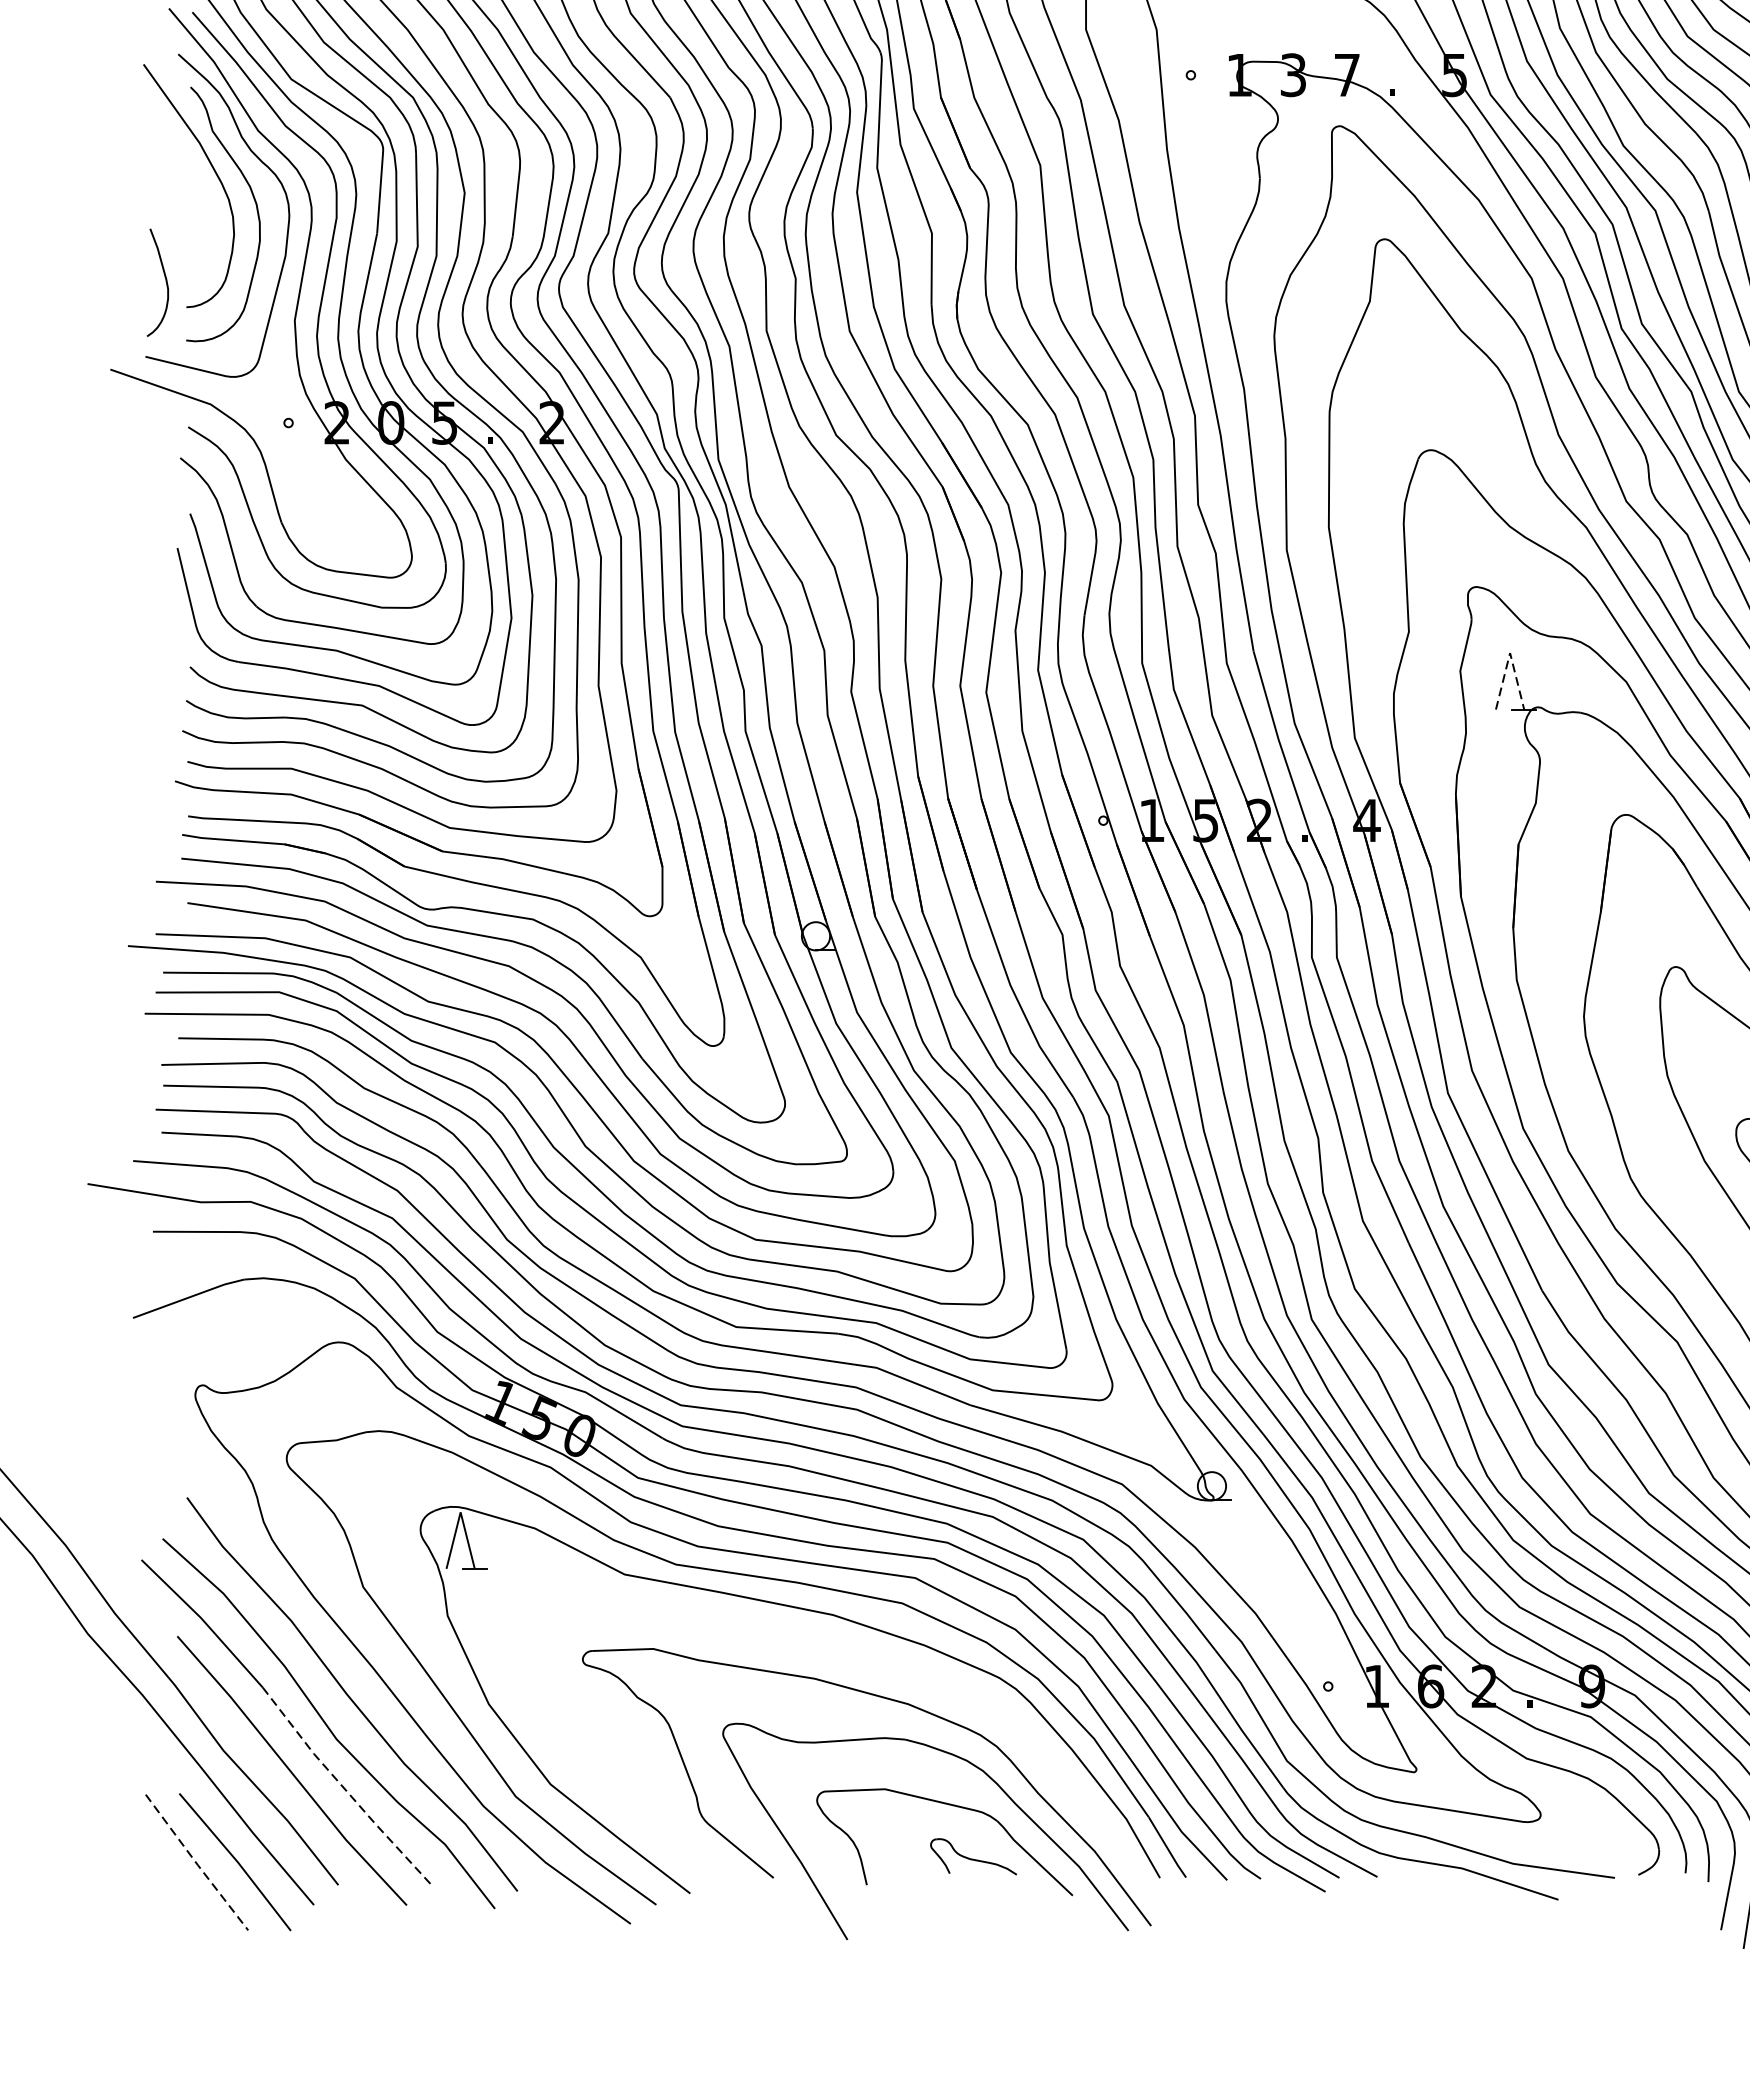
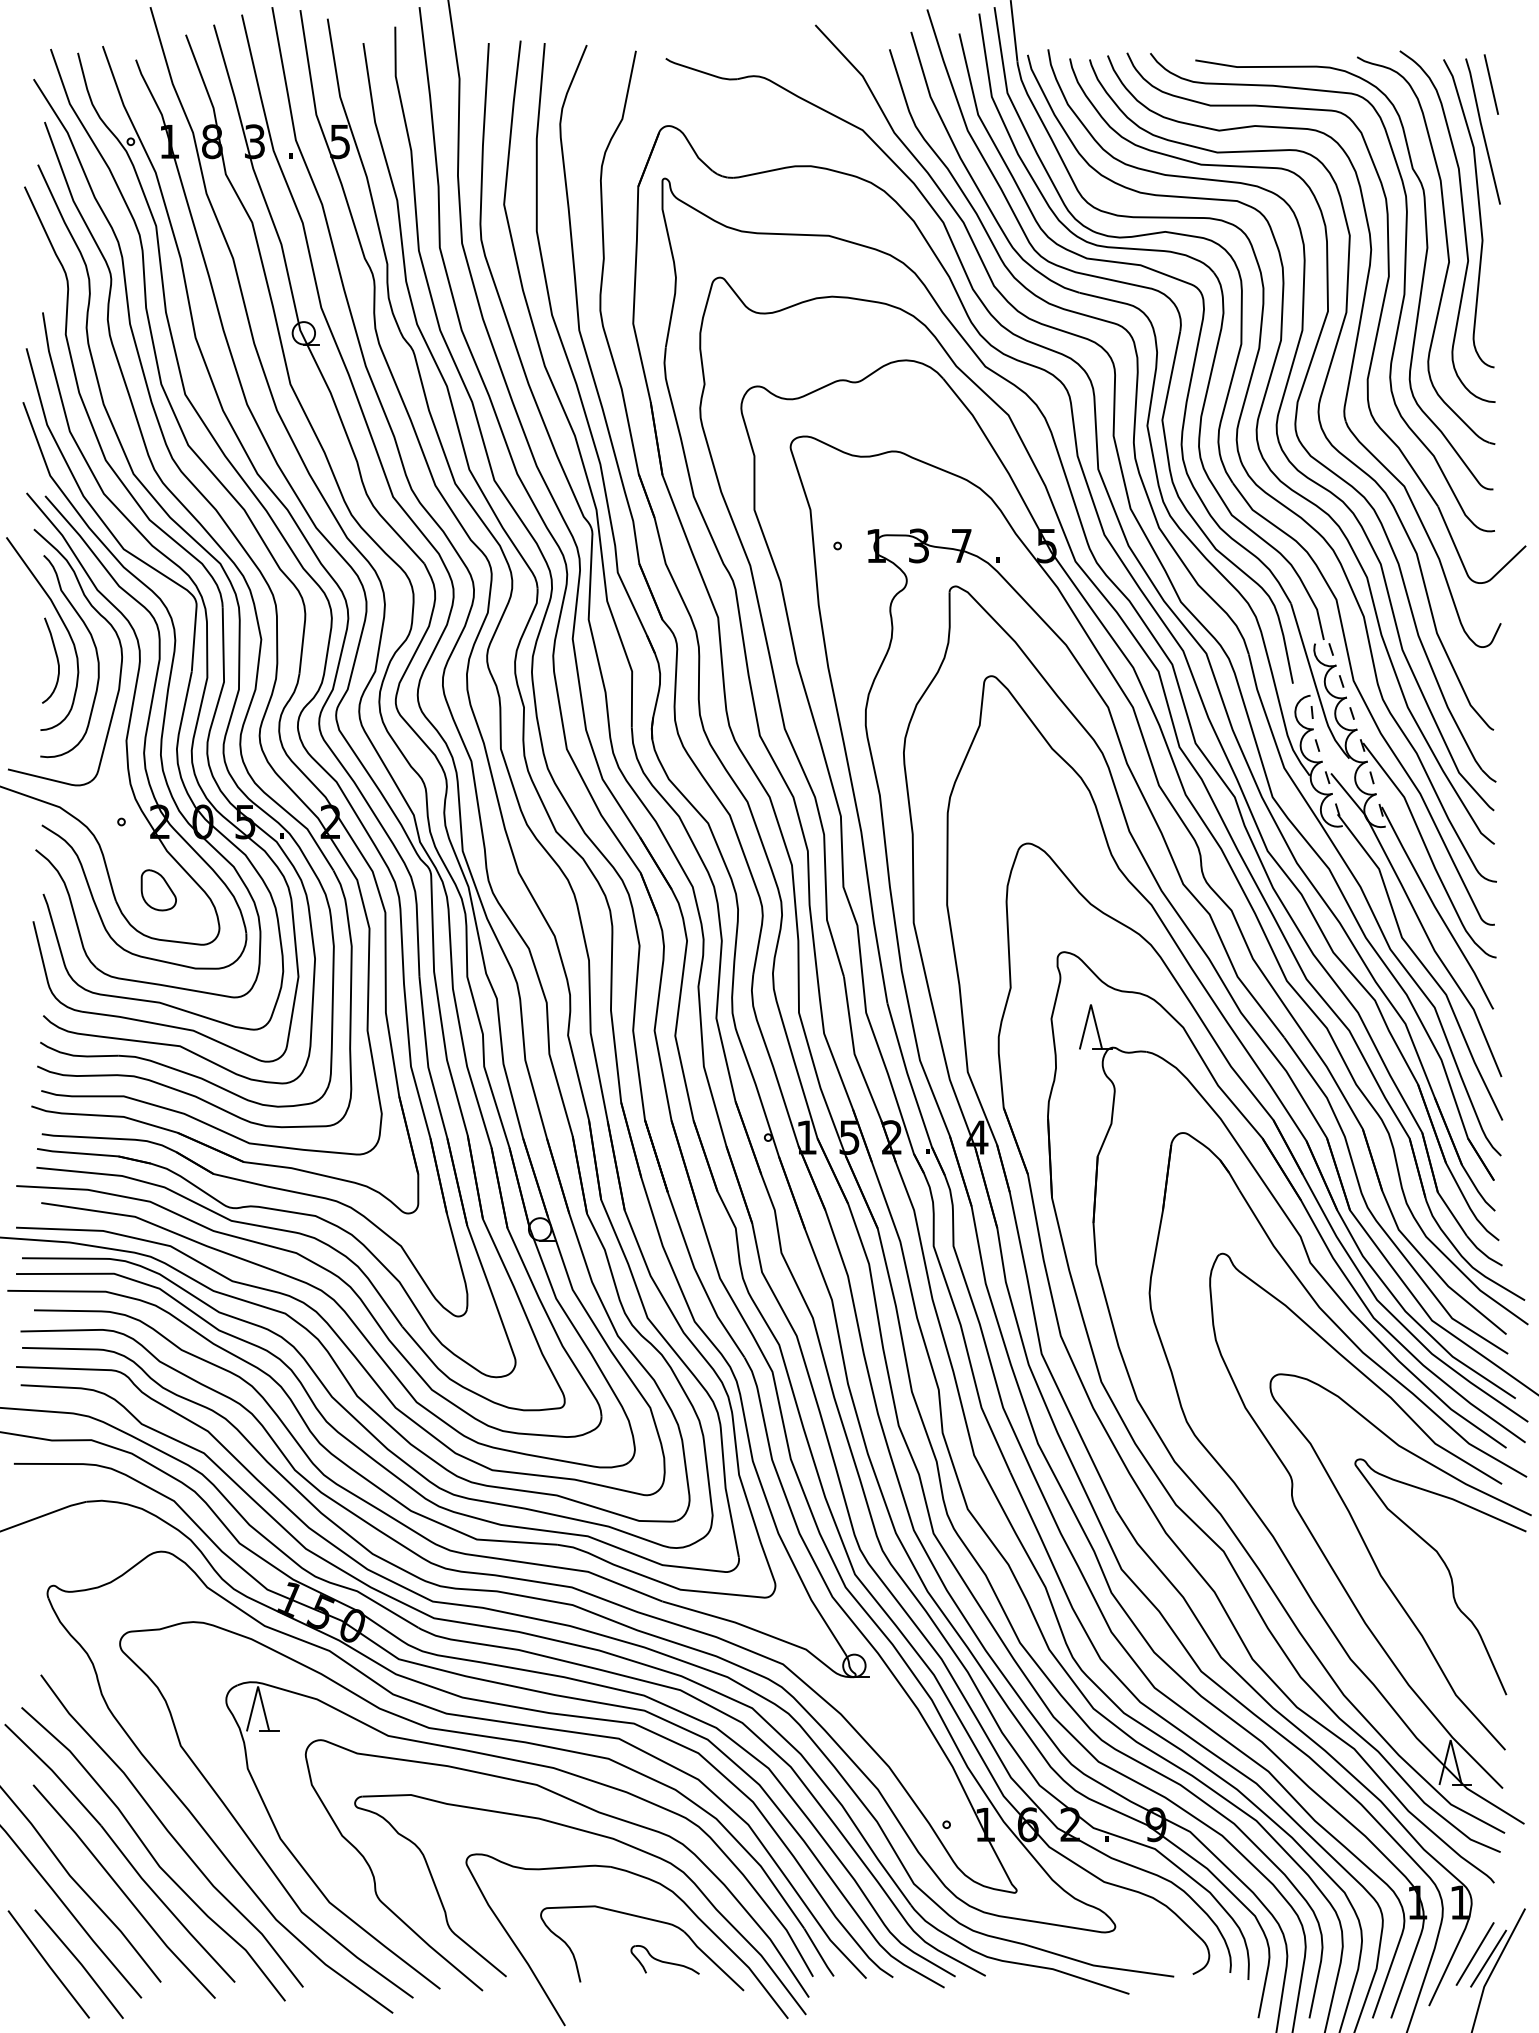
curve: (165, 281) -> (56, 659), moved
part: (335, 509) -> (158, 890), added
line: (1509, 652) -> (1090, 1004), dashed -> solid
part: (869, 1663) -> (582, 1806), added
line: (345, 1789) -> (166, 1906), dashed -> solid
line: (197, 1863) -> (49, 1965), dashed -> solid

